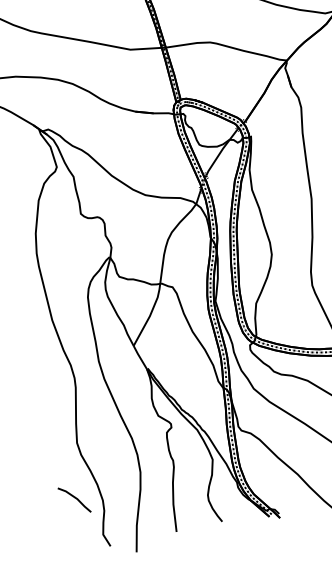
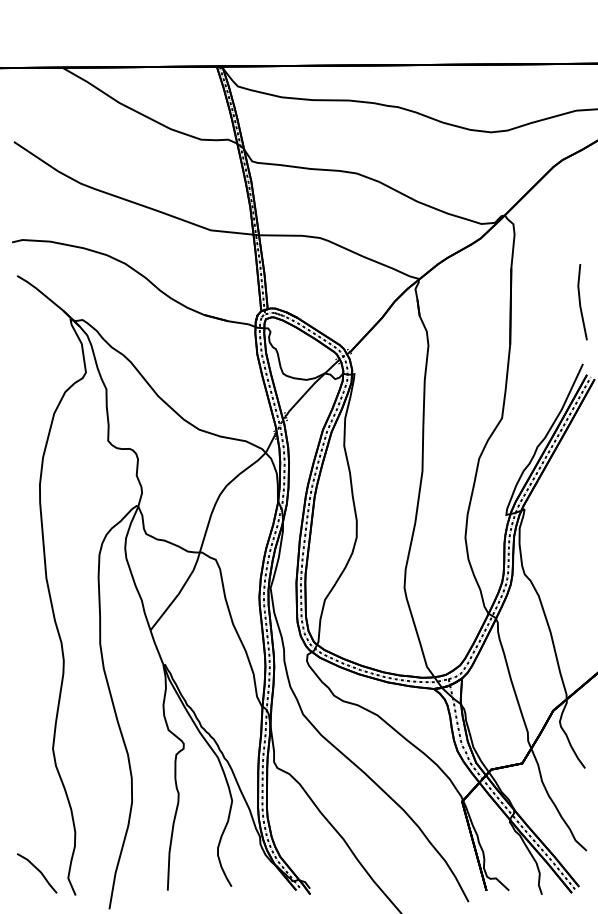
line: (75, 498) -> (38, 871), moved

